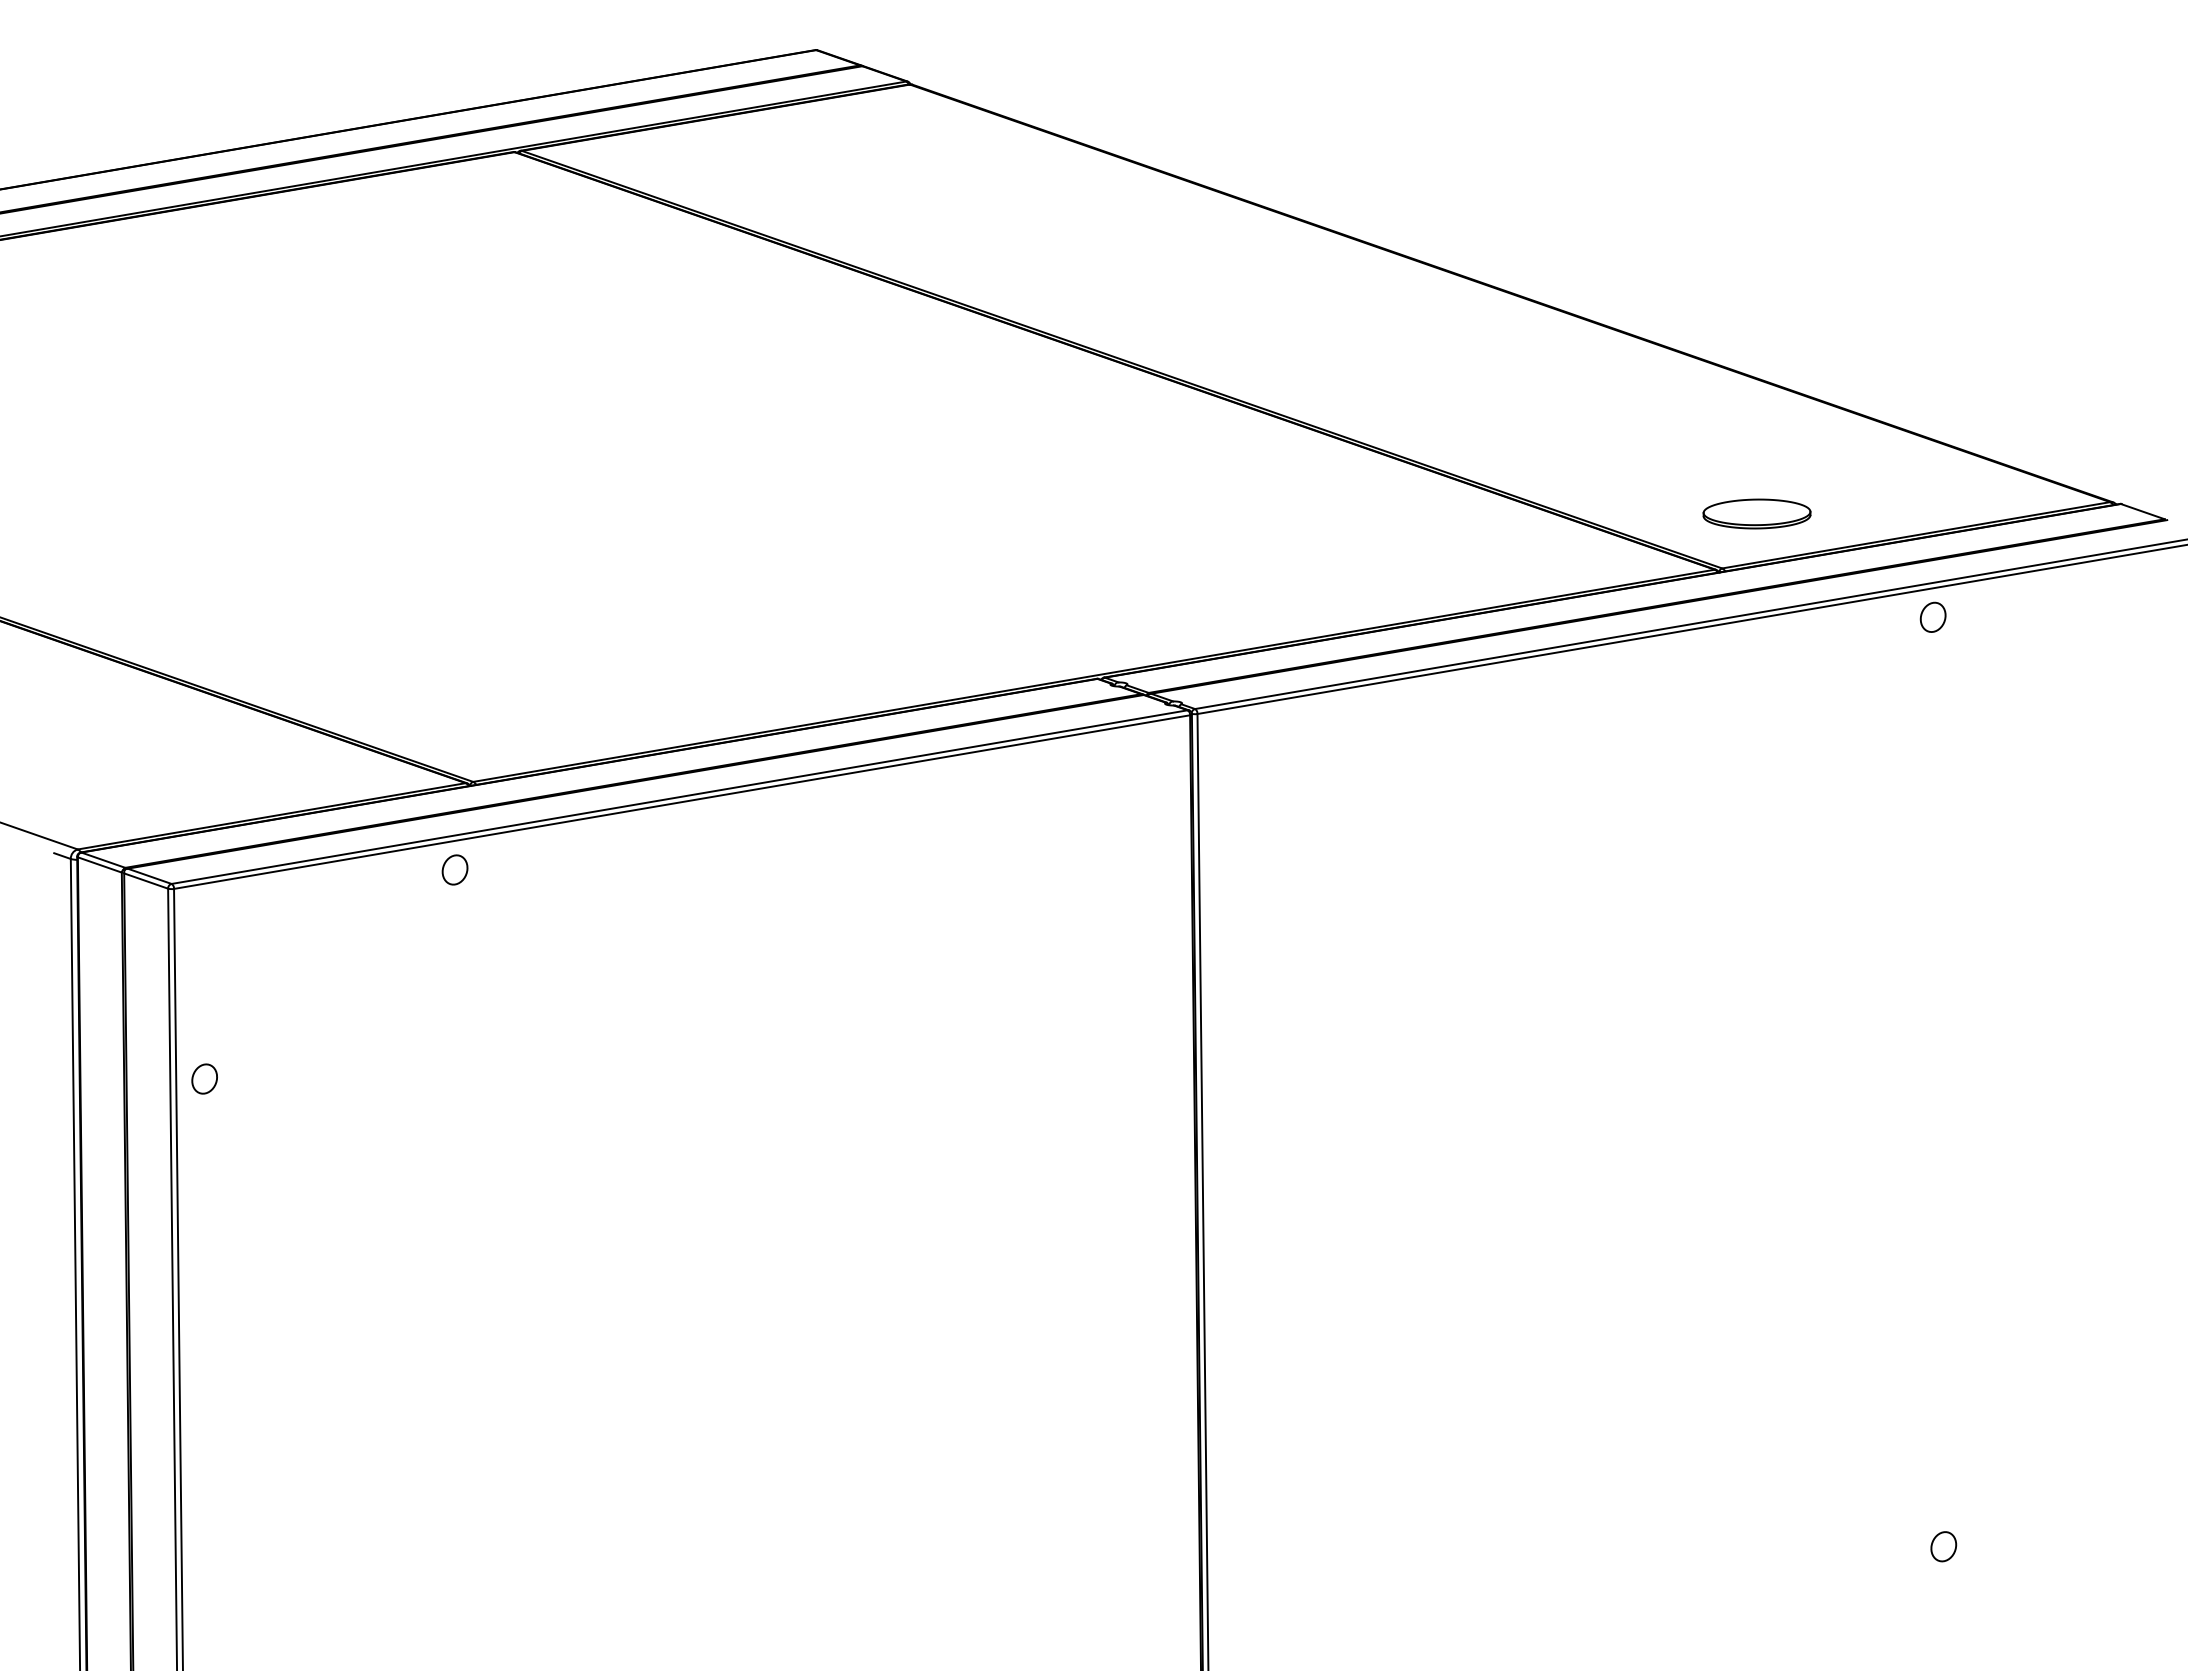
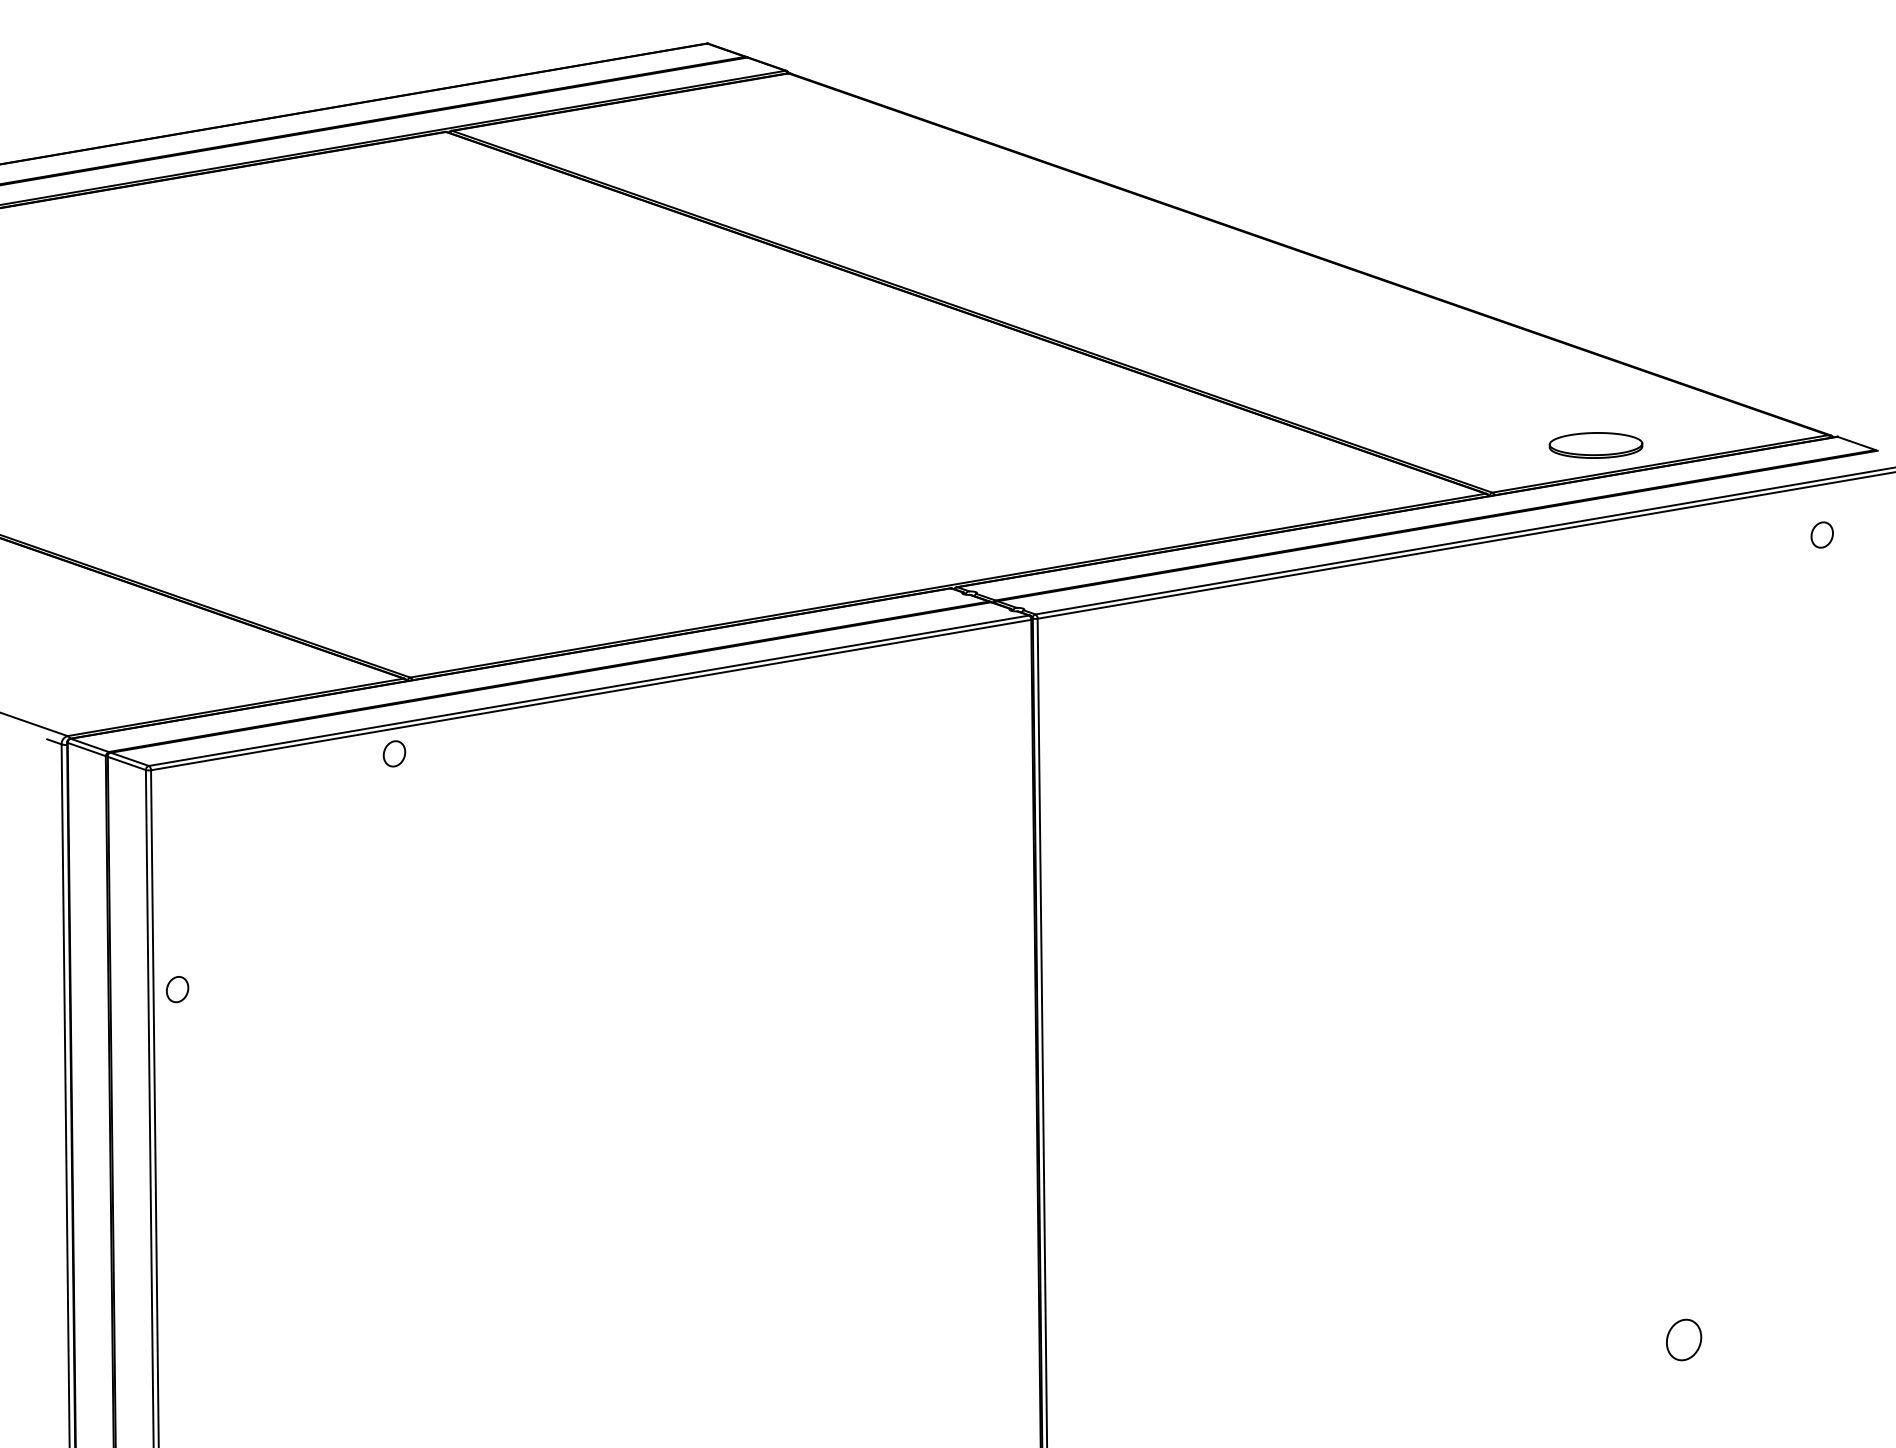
part: (1756, 513) -> (1595, 445), moved
part: (1932, 616) -> (1821, 534), moved
part: (204, 1078) -> (177, 989), moved
part: (1943, 1546) -> (1683, 1339), size x1.6

